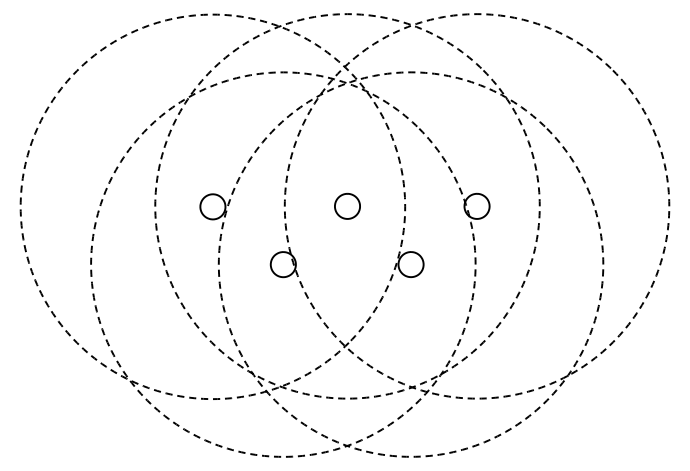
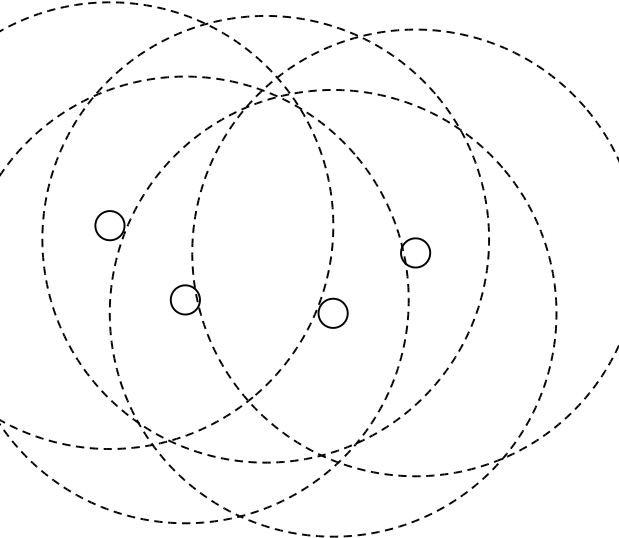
part: (347, 205) -> (265, 238), removed

